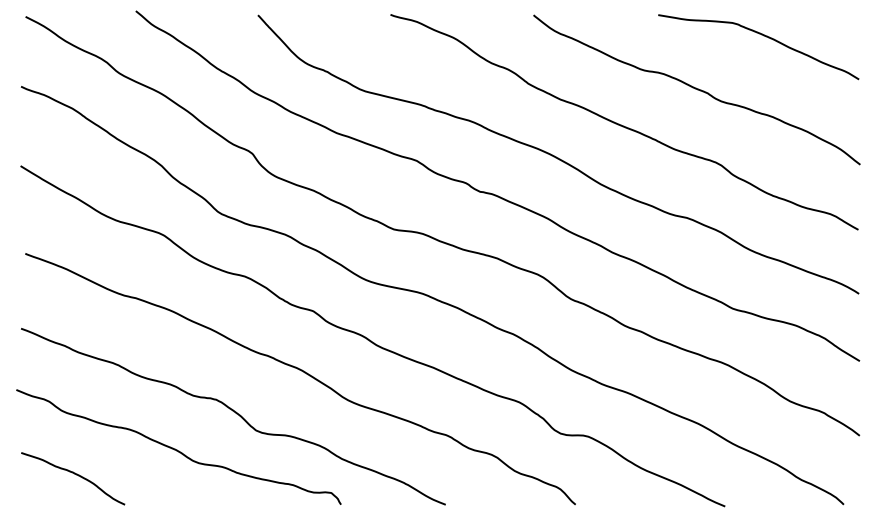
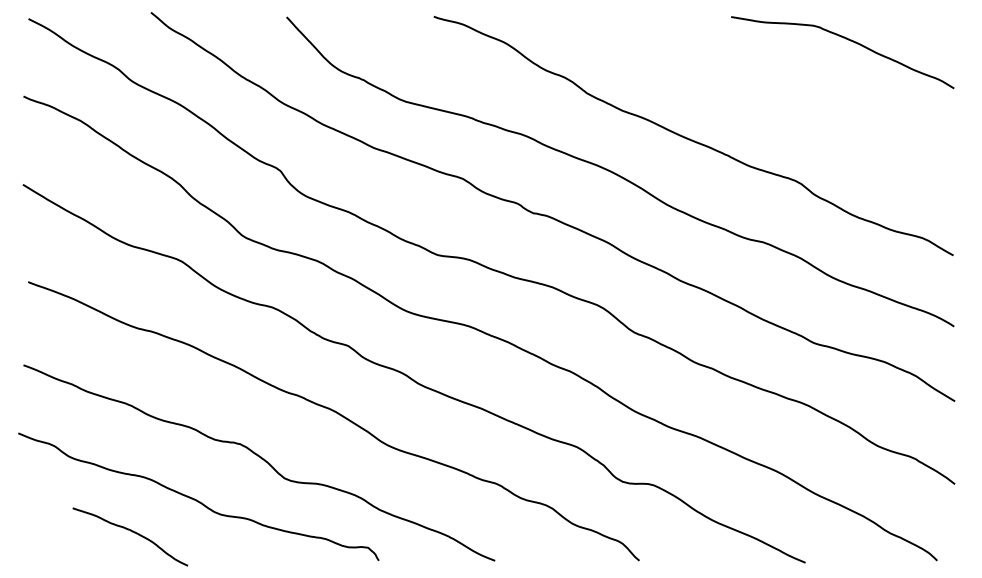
curve: (696, 89) -> (773, 99), removed
curve: (75, 474) -> (132, 532), moved

